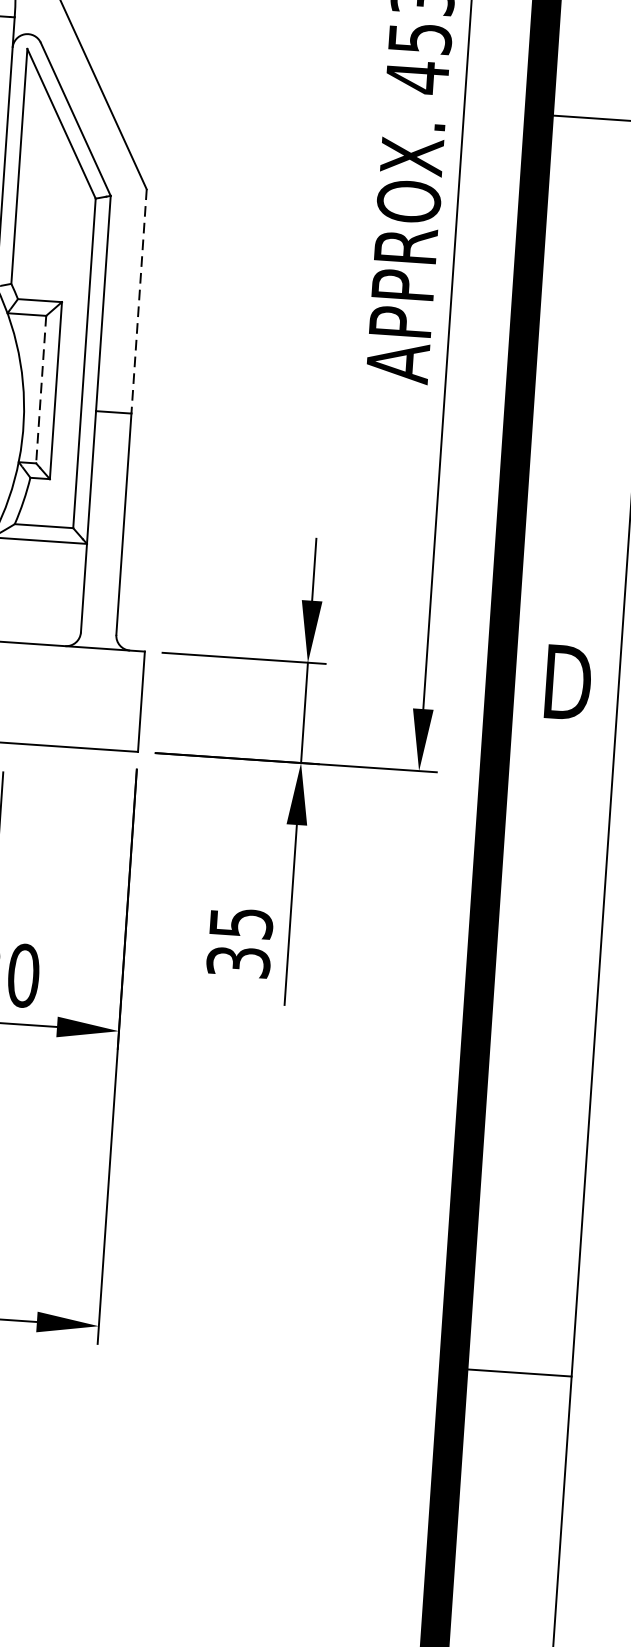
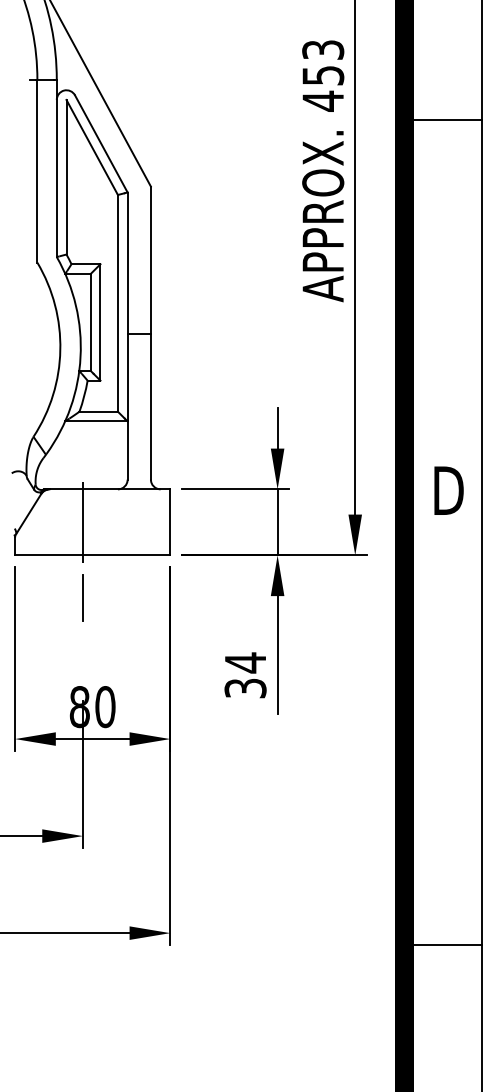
line: (138, 301) -> (150, 260), dashed -> solid
line: (40, 389) -> (90, 322), dashed -> solid
line: (9, 692) -> (83, 522), added
text: (241, 922) -> (245, 662), 35 -> 34

